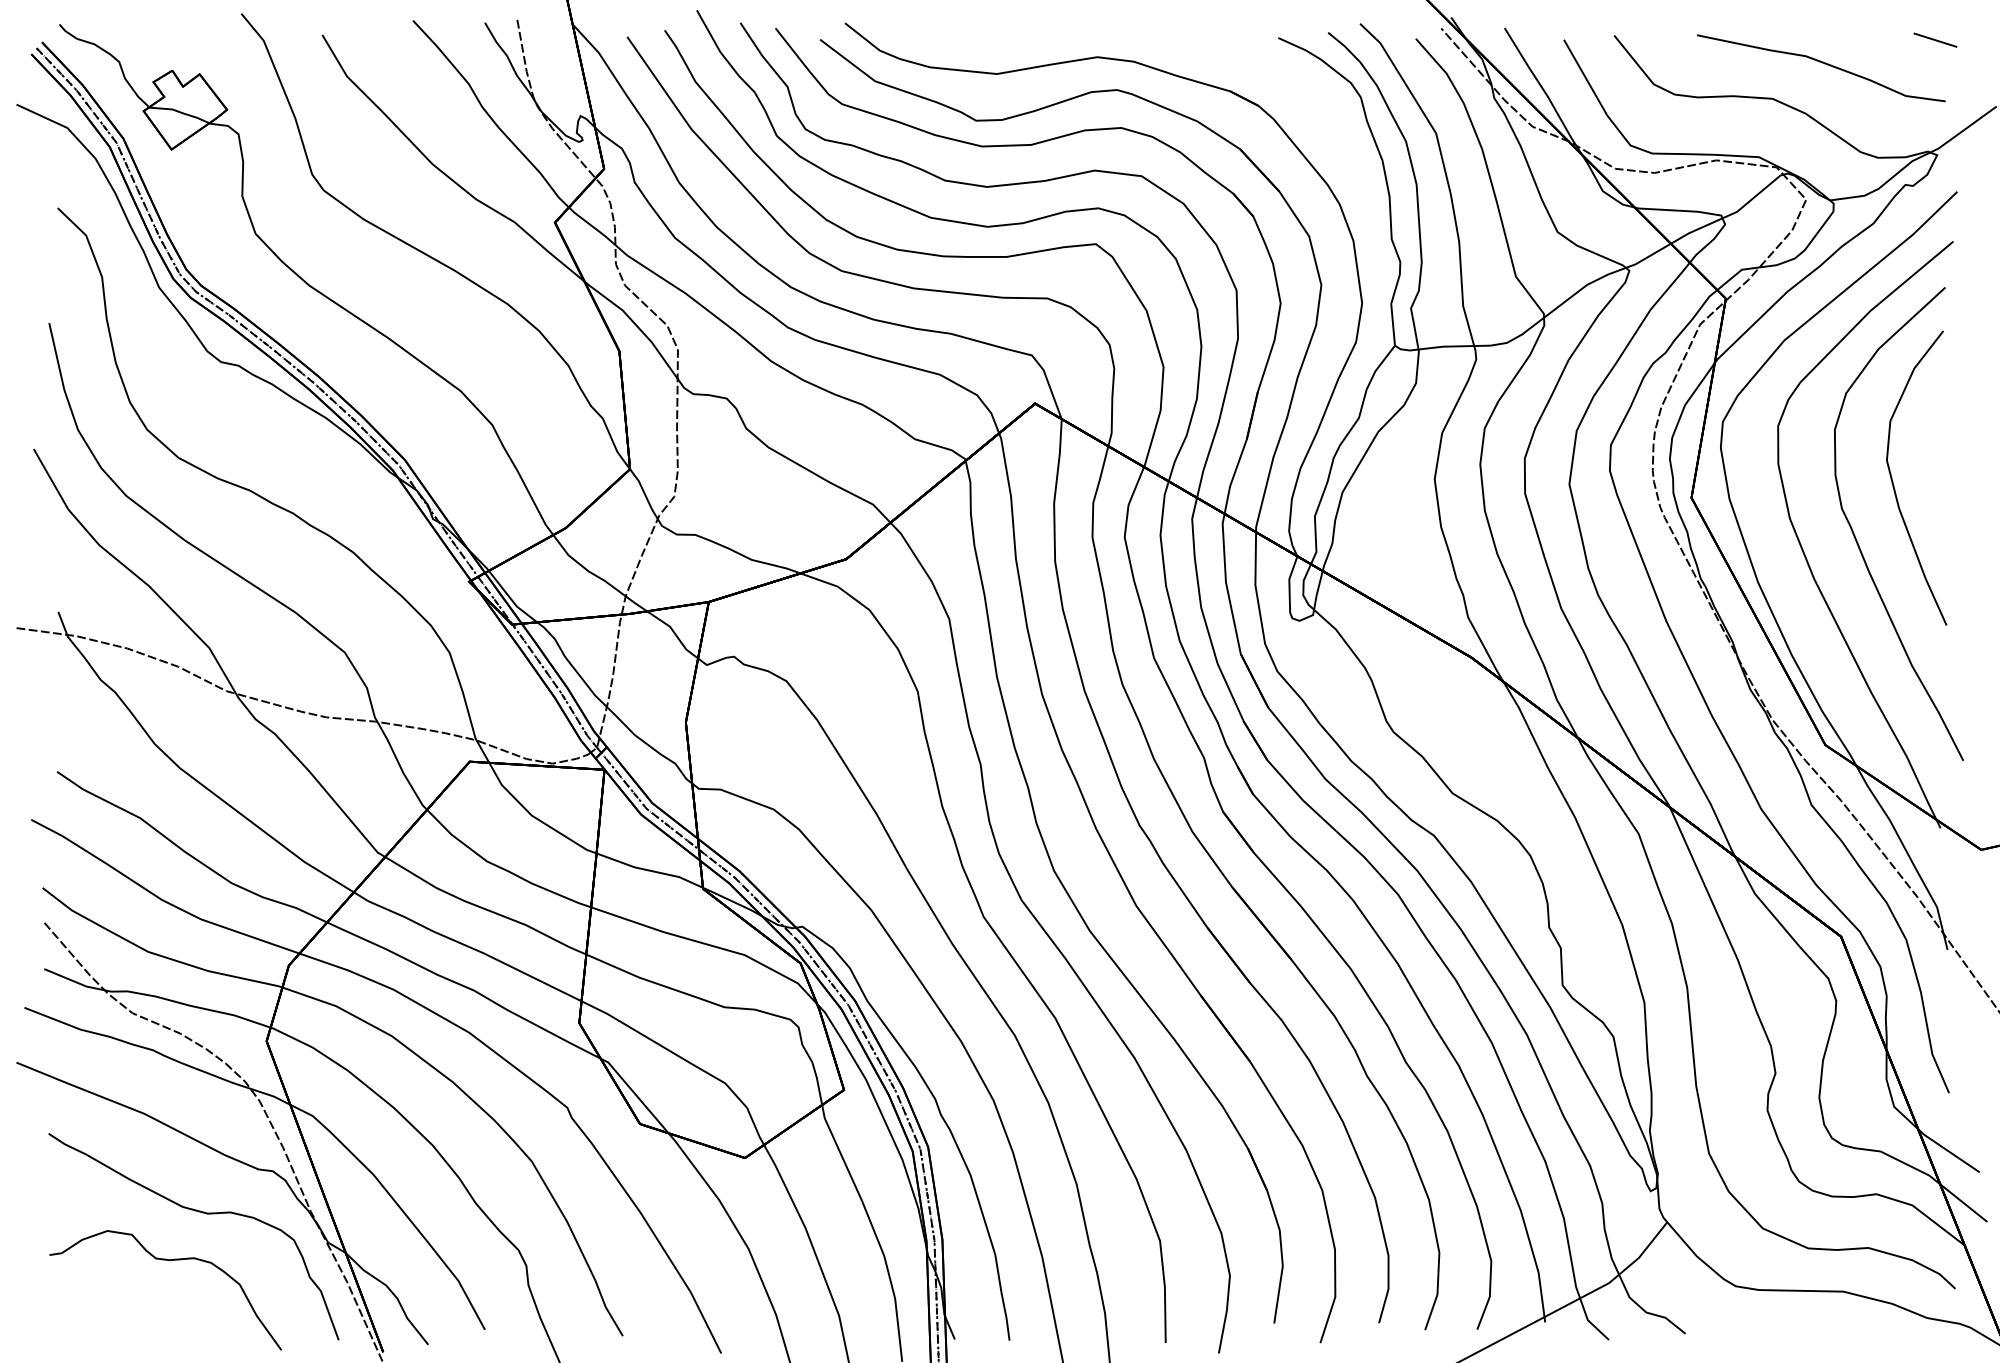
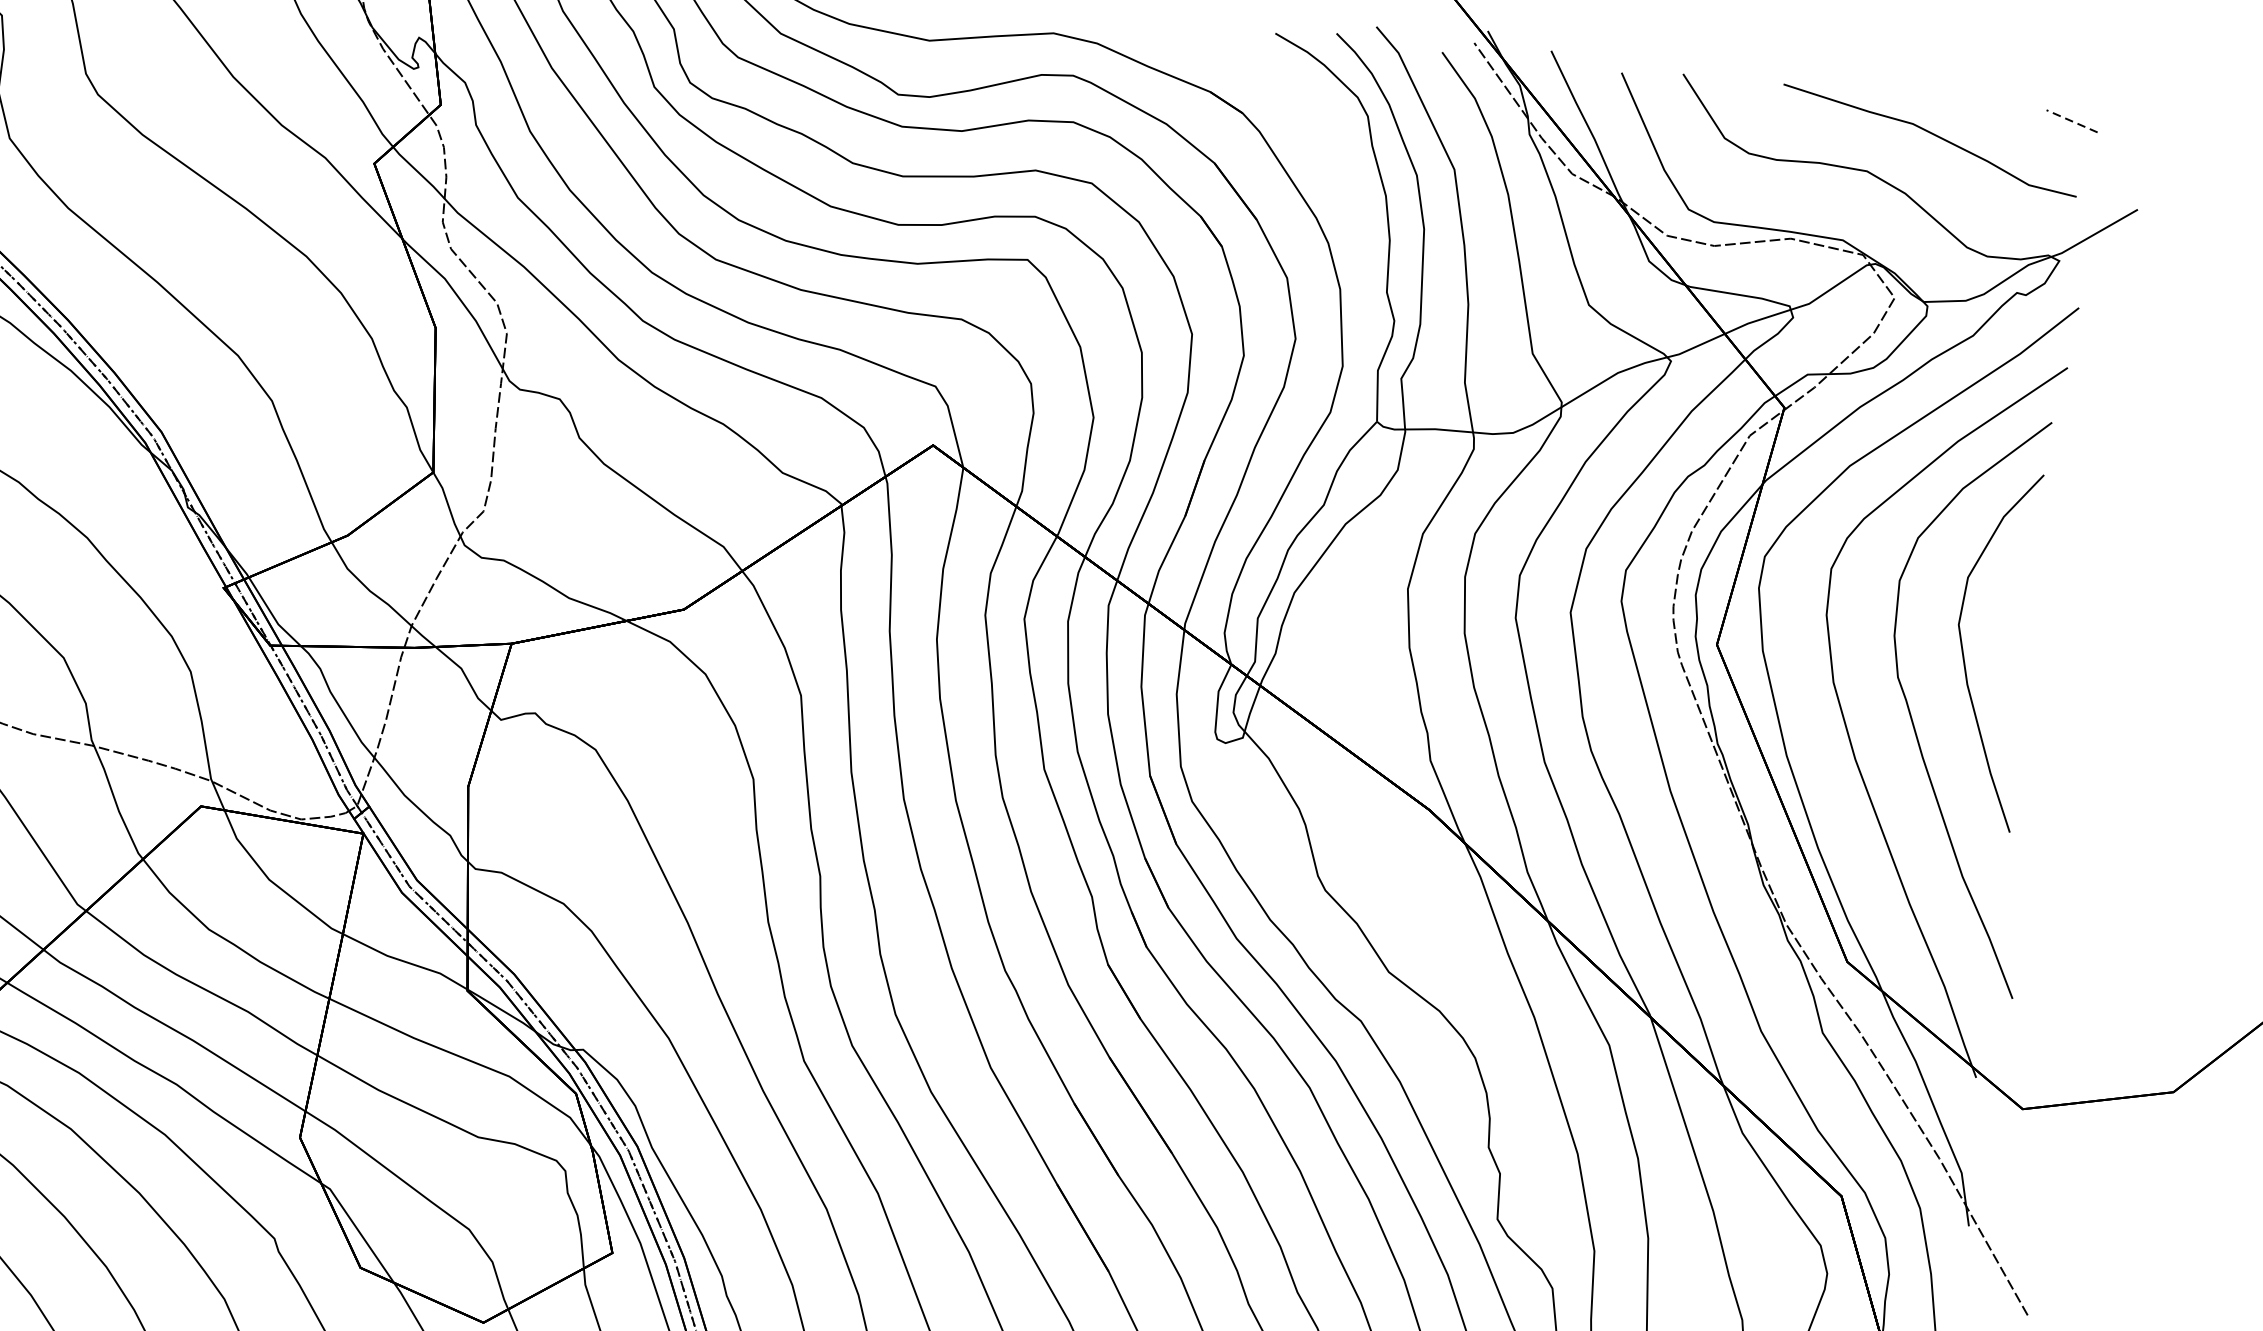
line: (1935, 40) -> (2072, 121), solid -> dashed

